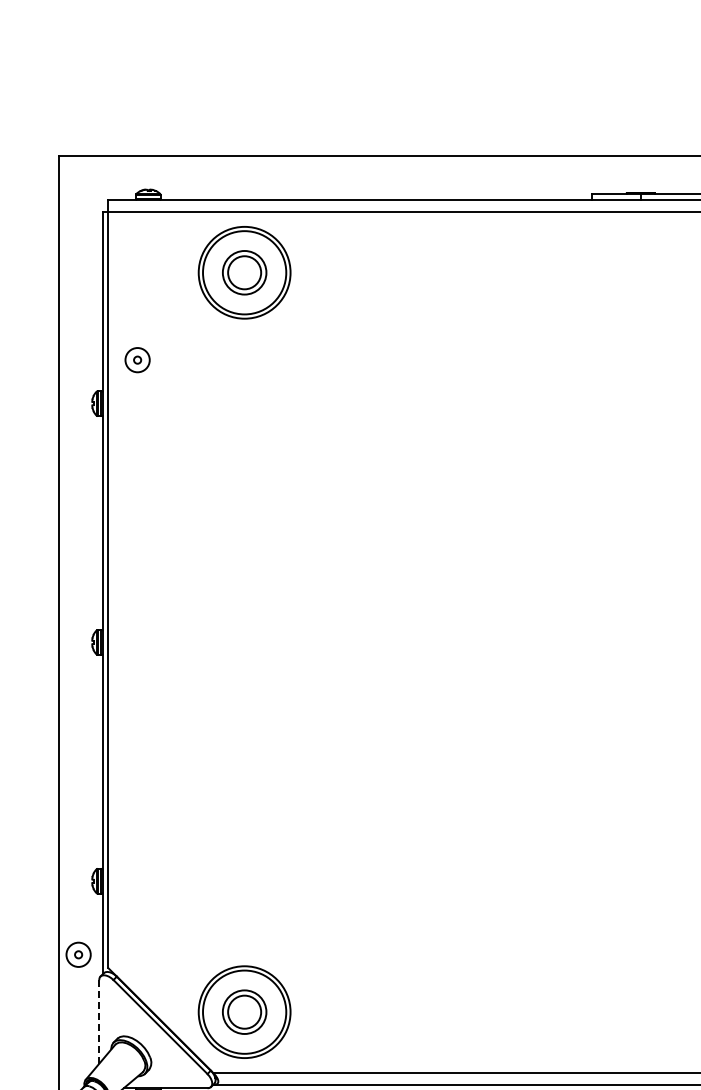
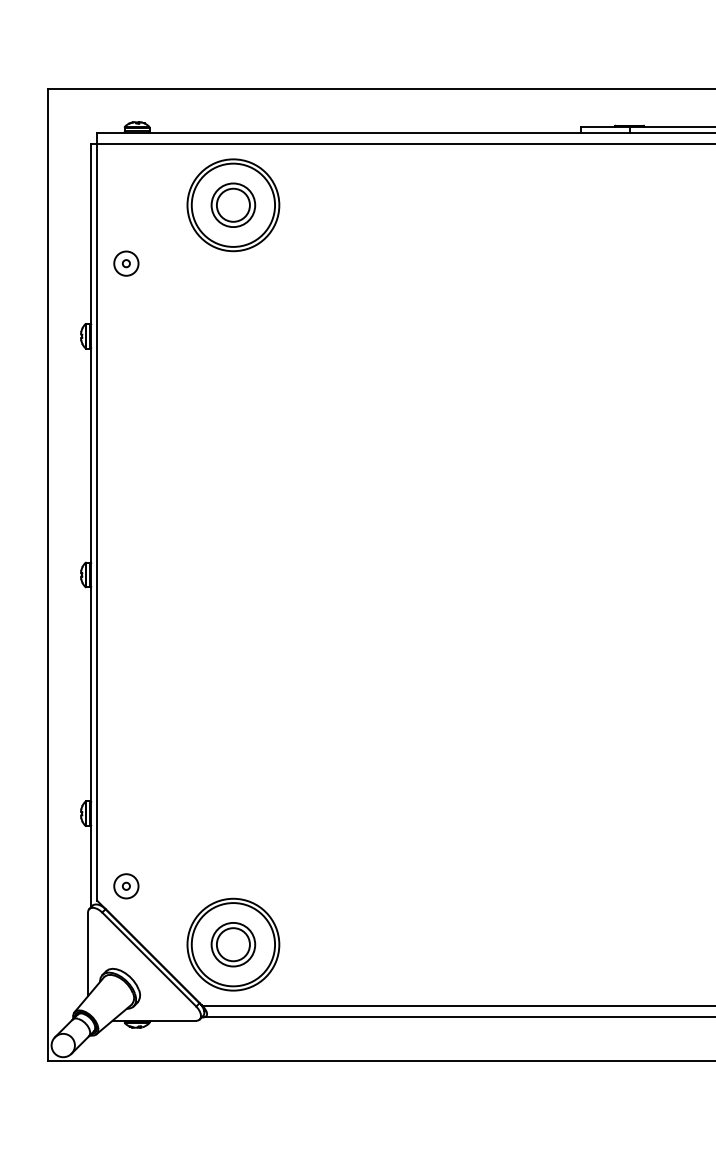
part: (137, 359) -> (126, 263), moved
part: (78, 954) -> (126, 886), moved
line: (98, 1021) -> (87, 954), dashed -> solid

